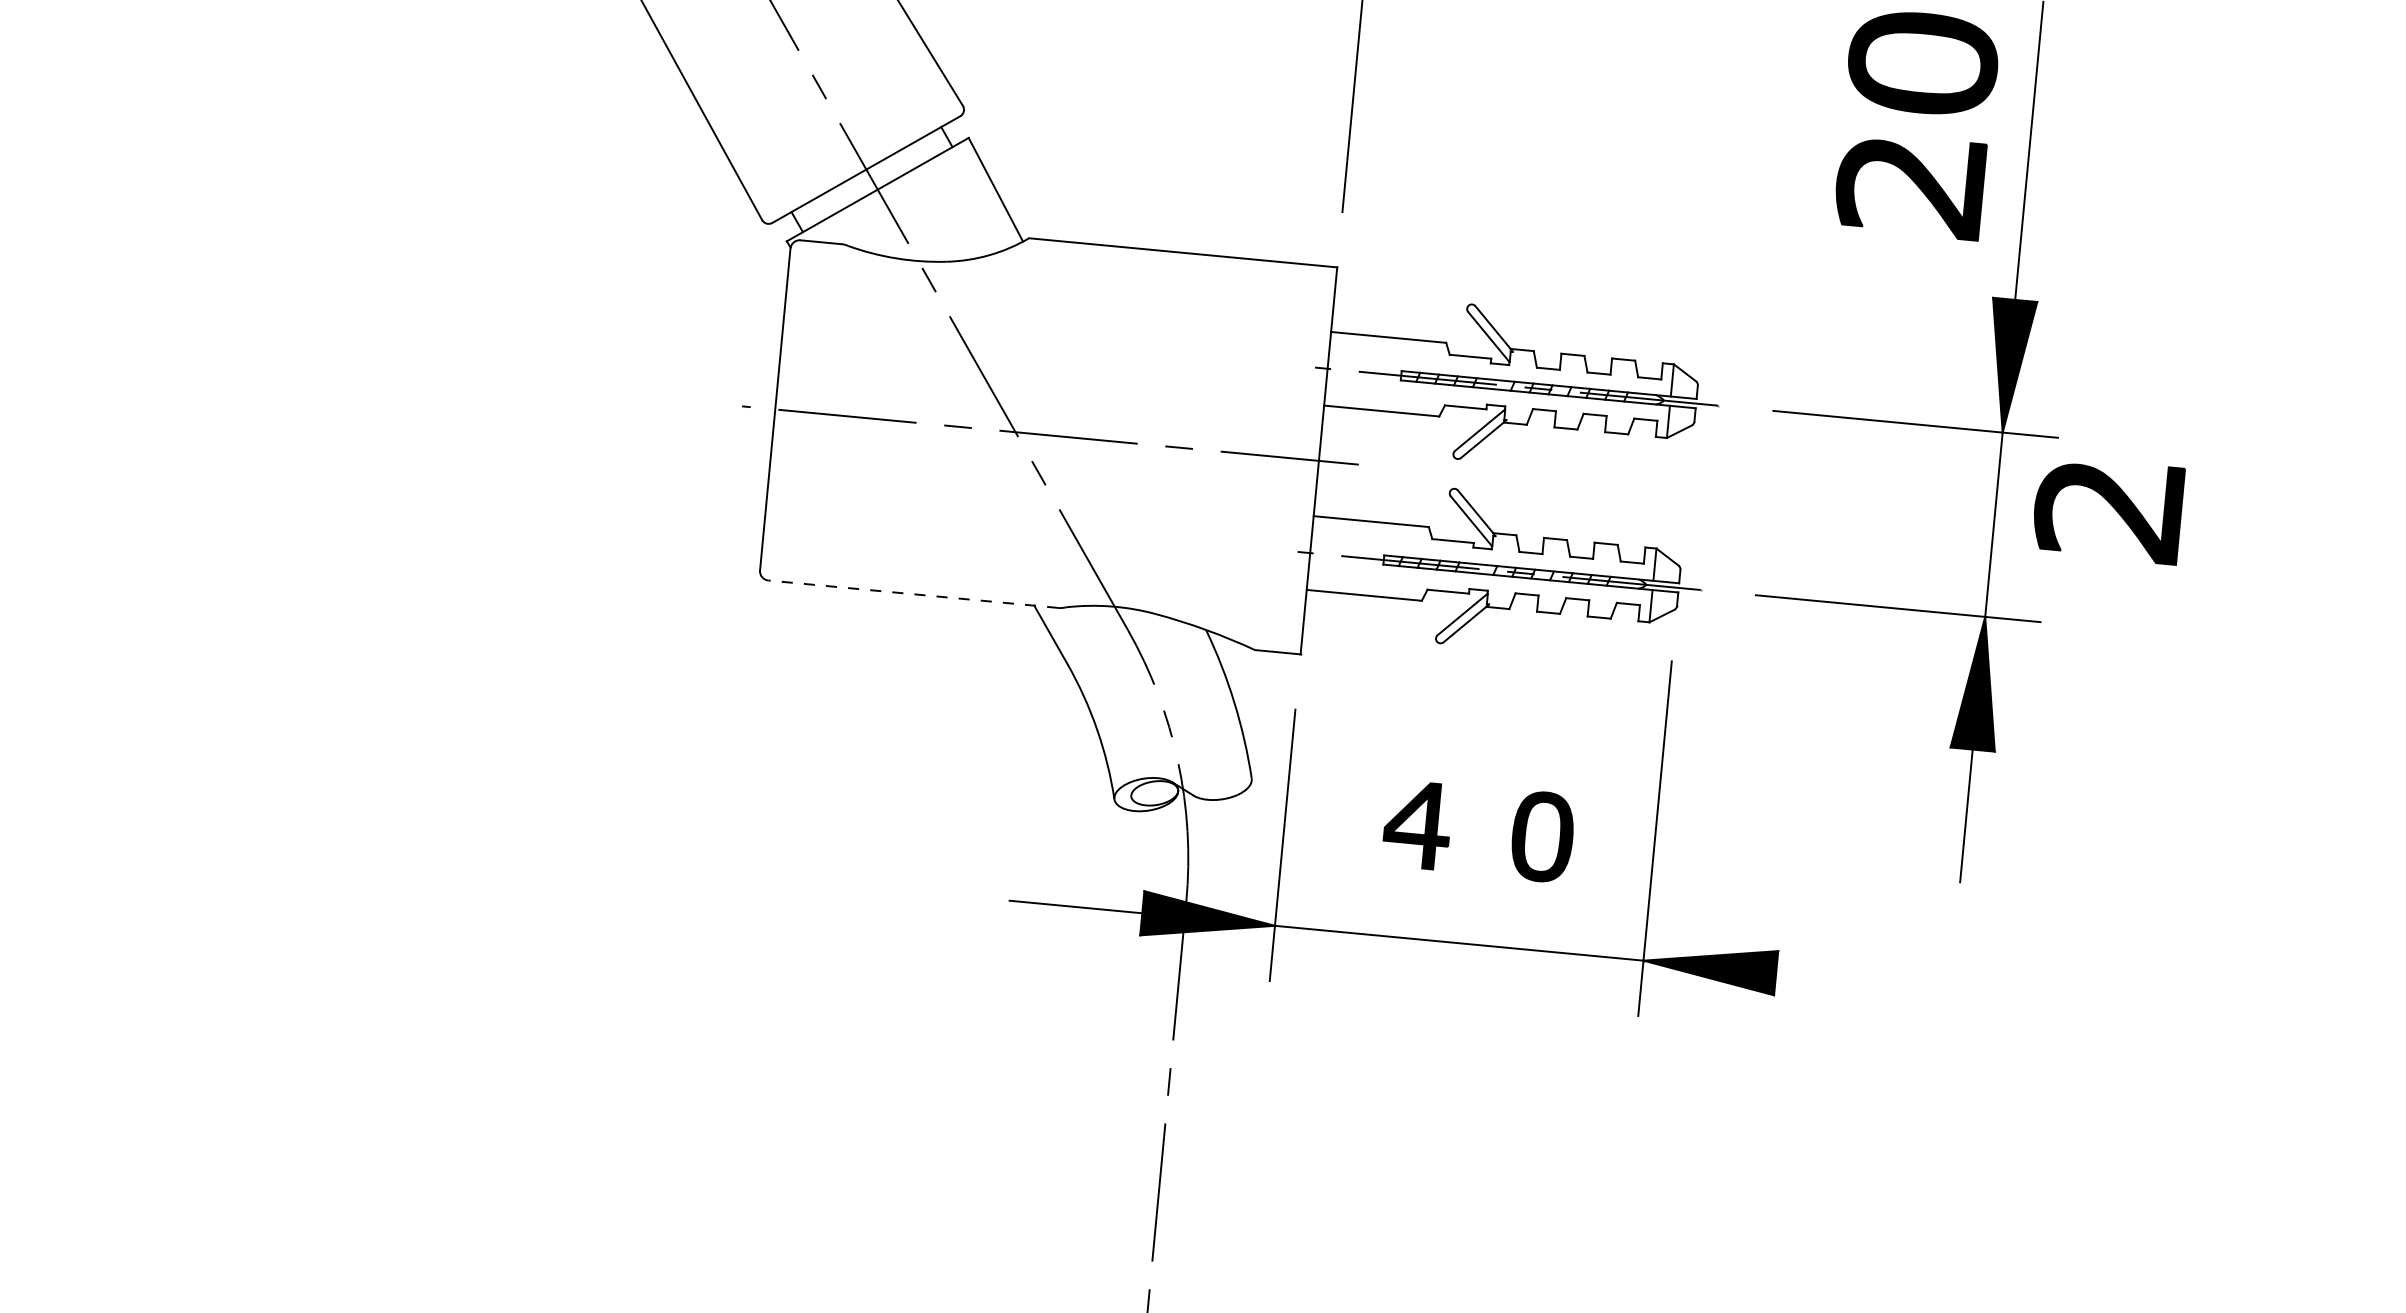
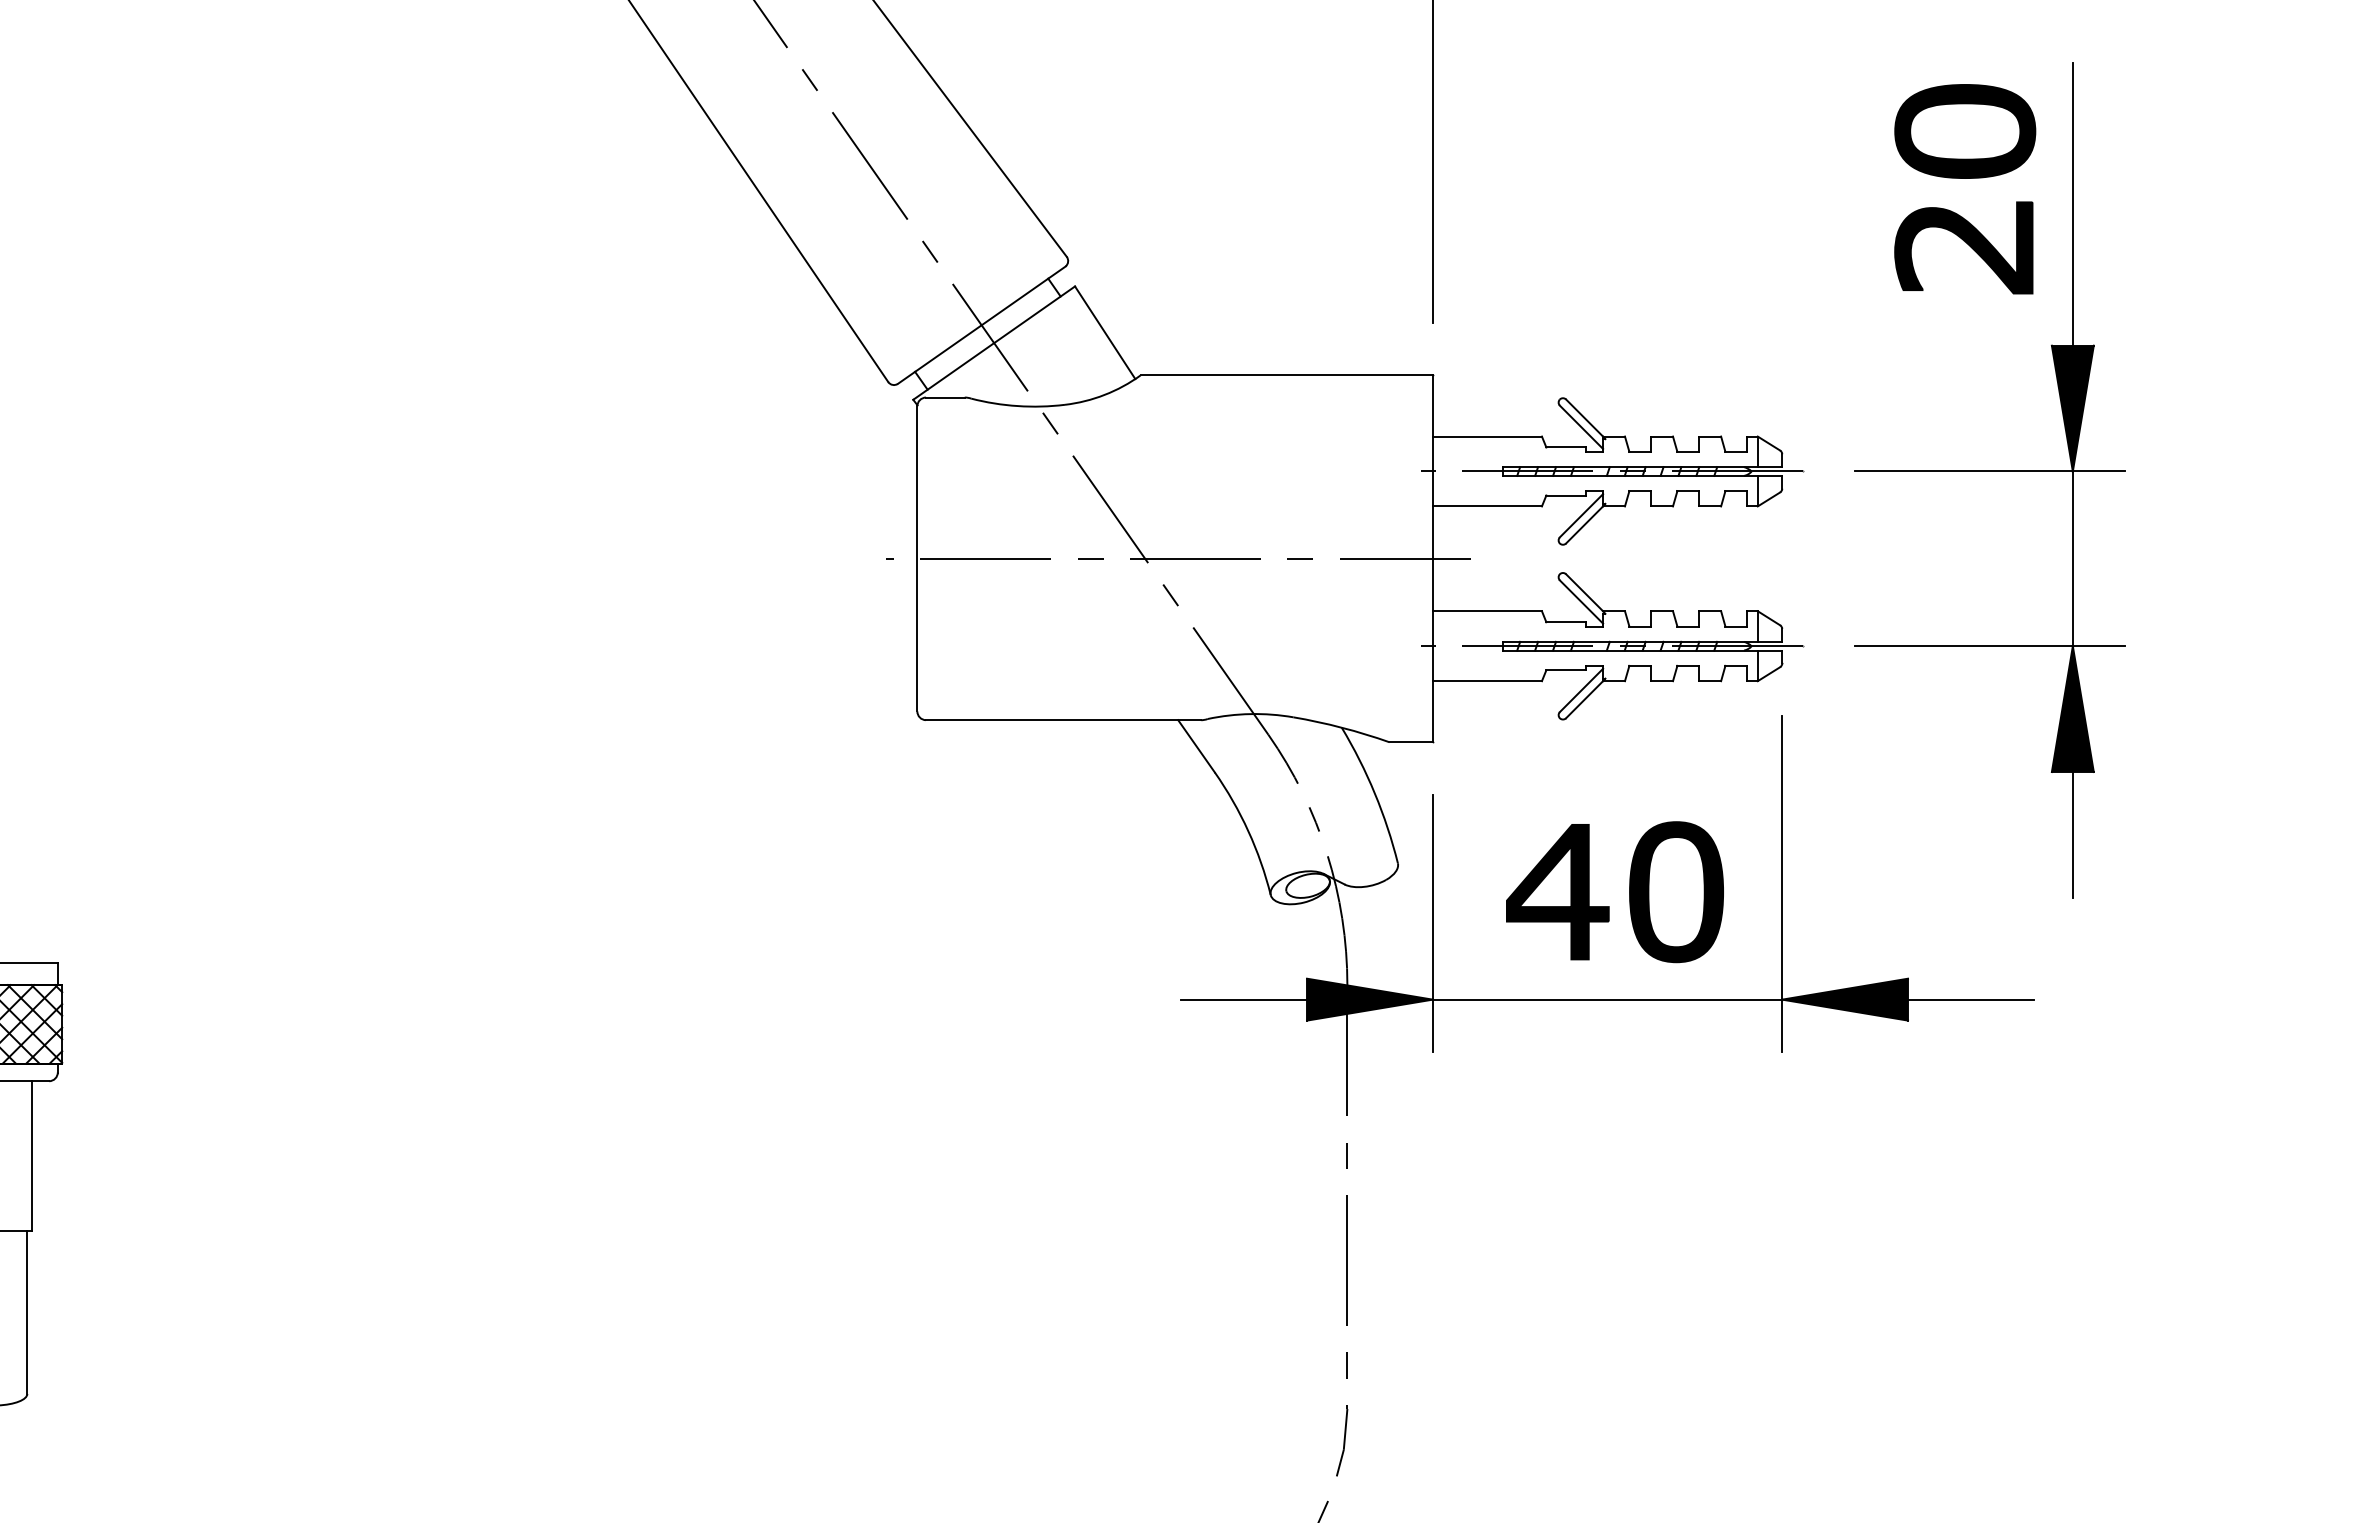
part: (2107, 509) -> (2178, 534), removed
line: (912, 594) -> (1062, 720), dashed -> solid
part: (1417, 825) -> (1557, 892), size x1.67
part: (1542, 837) -> (1676, 892), size x1.67
line: (1842, 979) -> (1970, 999), added

